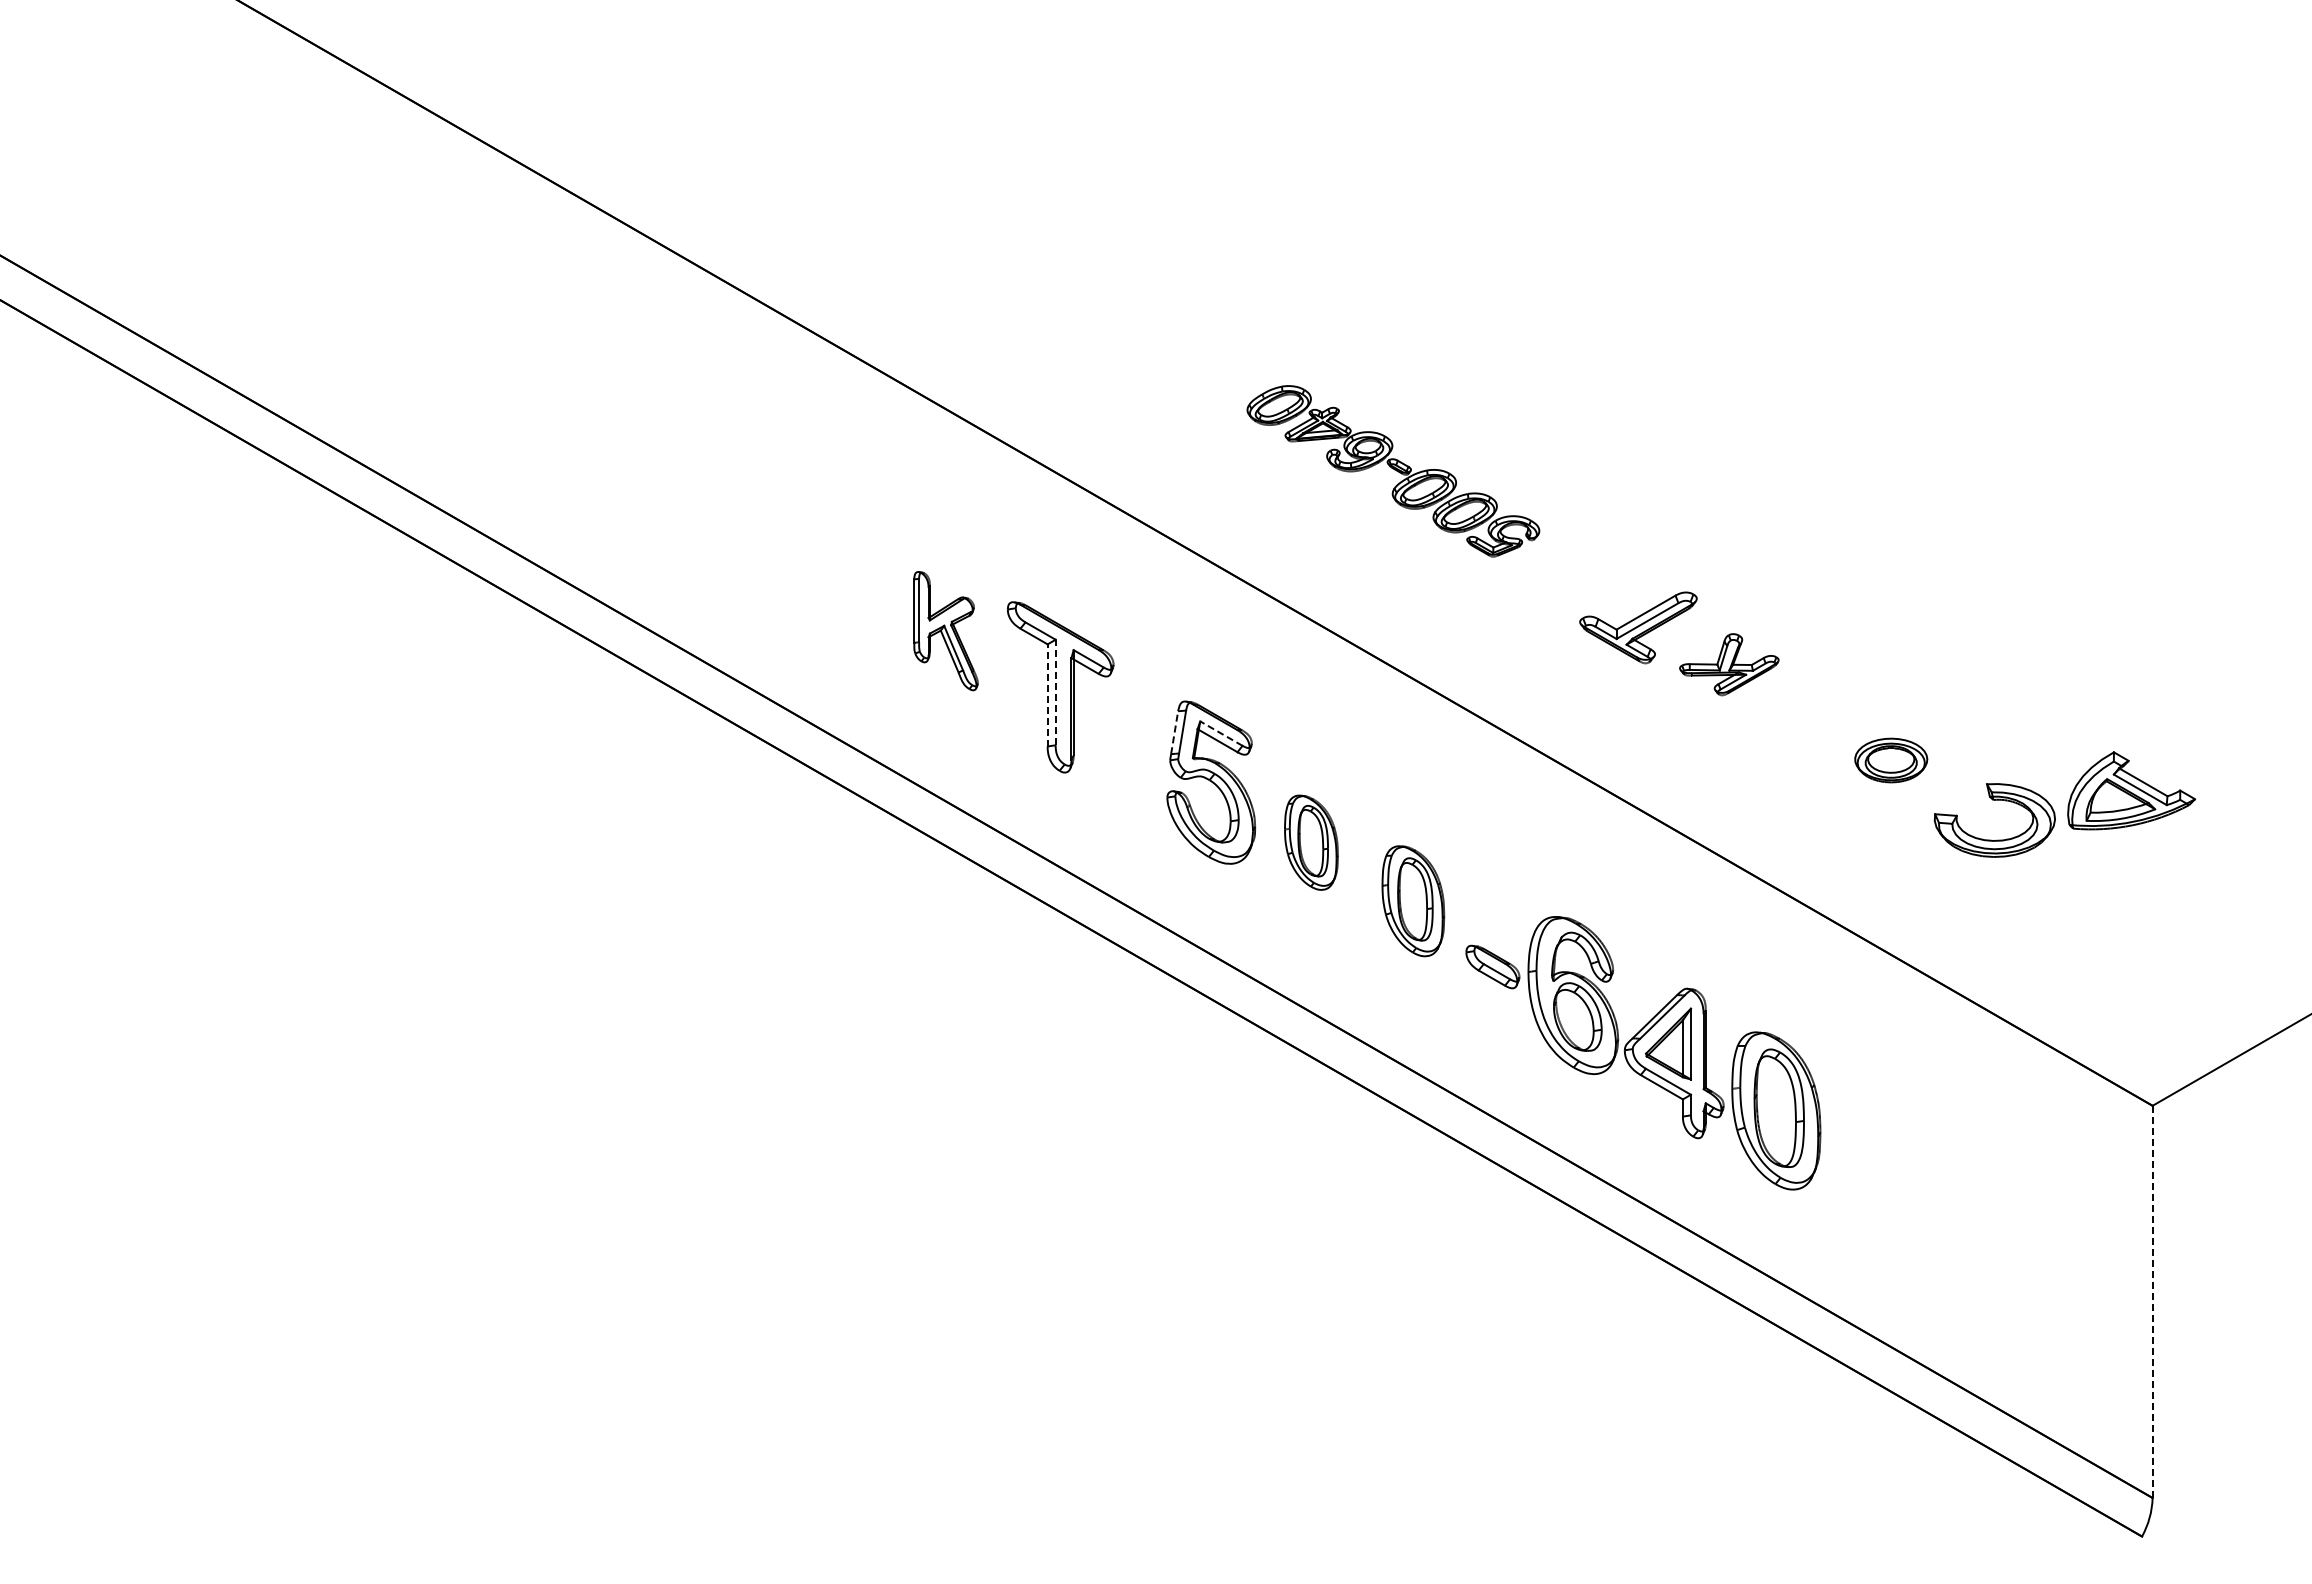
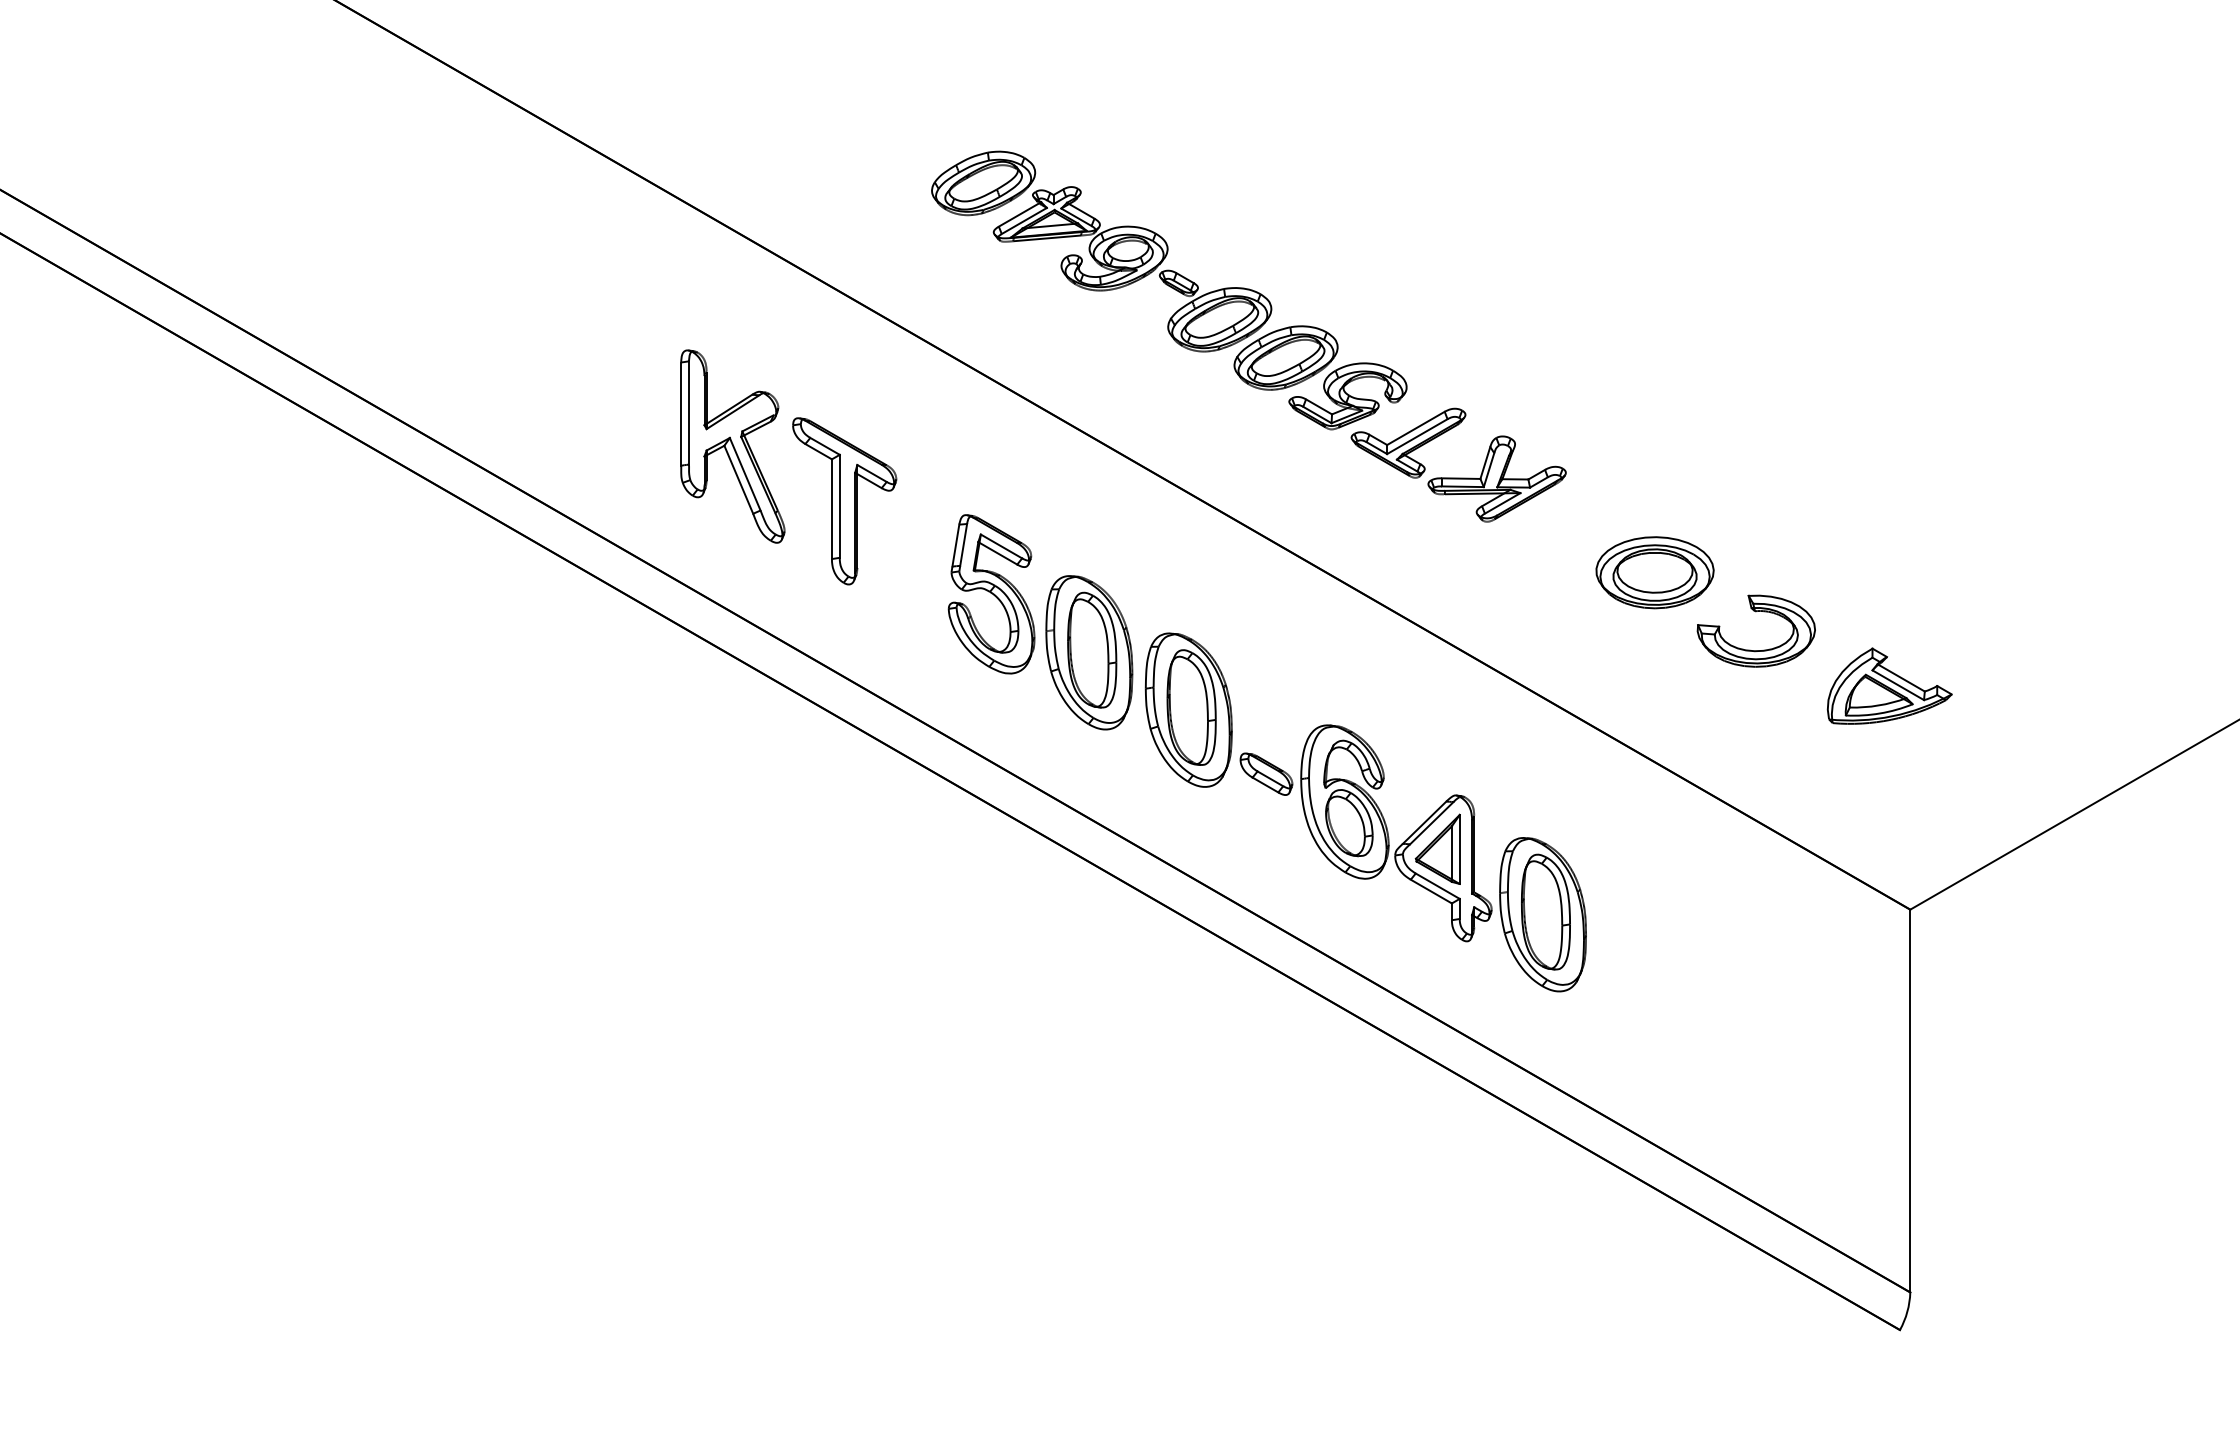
part: (1393, 471) -> (1169, 290), size x1.67
part: (945, 630) -> (732, 445), size x1.67
part: (1729, 664) -> (1497, 479), size x1.43
line: (1055, 692) -> (839, 506), dashed -> solid
line: (1047, 694) -> (831, 508), dashed -> solid
line: (1174, 732) -> (955, 545), dashed -> solid
line: (1220, 733) -> (1000, 546), dashed -> solid
part: (1891, 760) -> (1655, 572), size x1.67
part: (2131, 790) -> (1889, 685), moved
part: (1311, 842) -> (1089, 652), size x1.67
part: (1413, 900) -> (1188, 709), size x1.43
line: (2152, 1302) -> (1910, 1101), dashed -> solid

